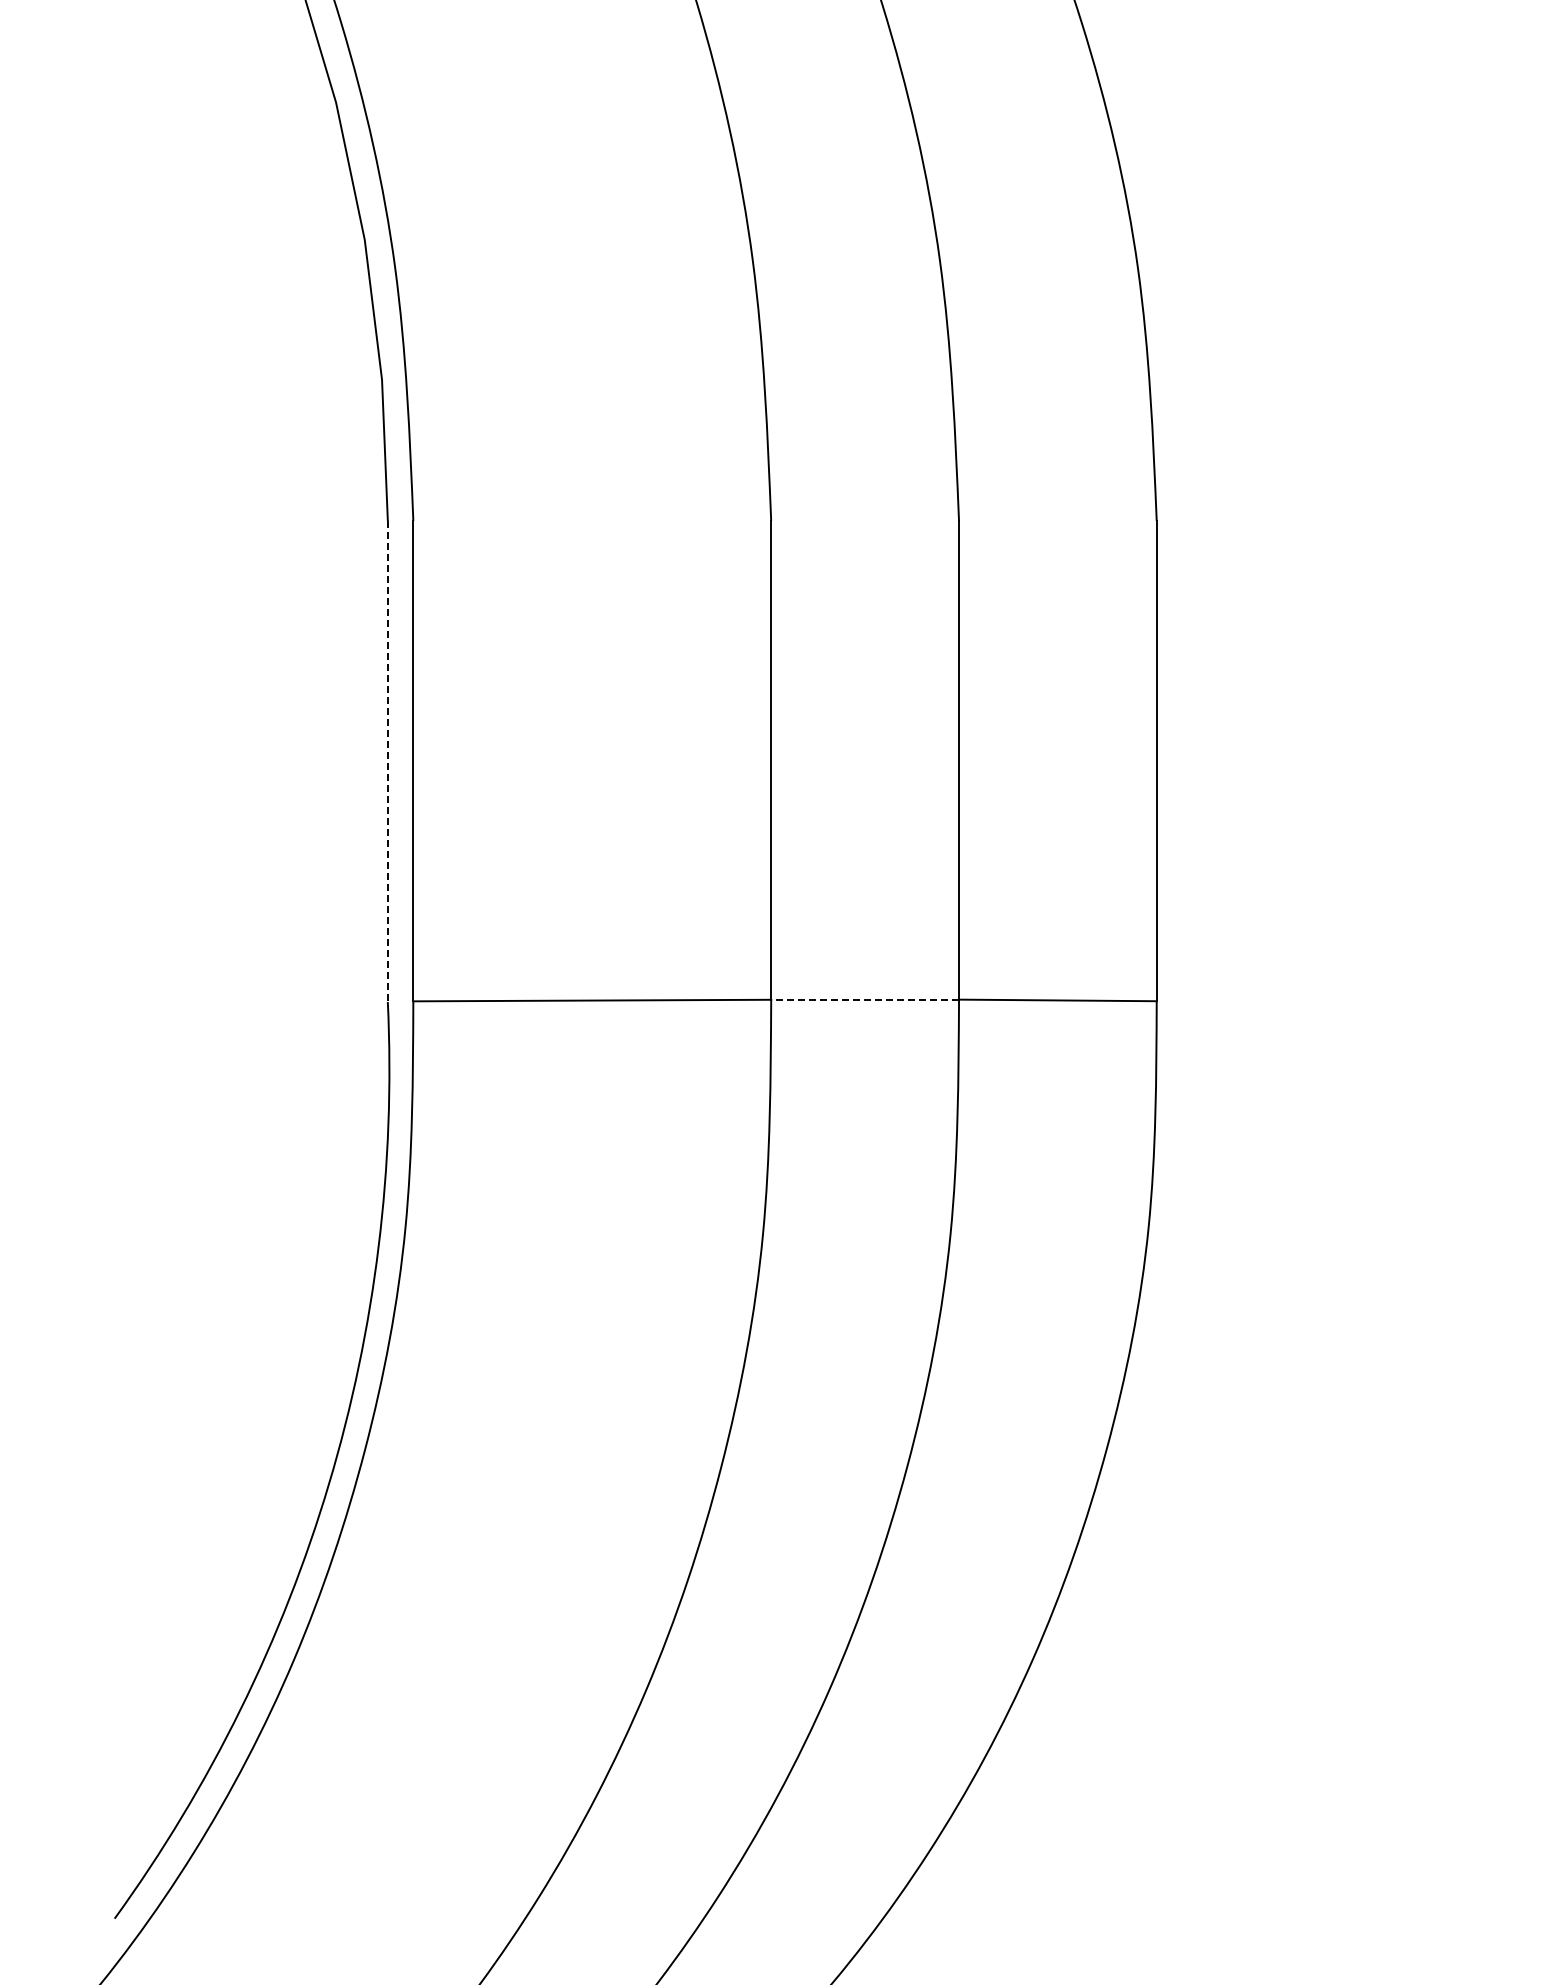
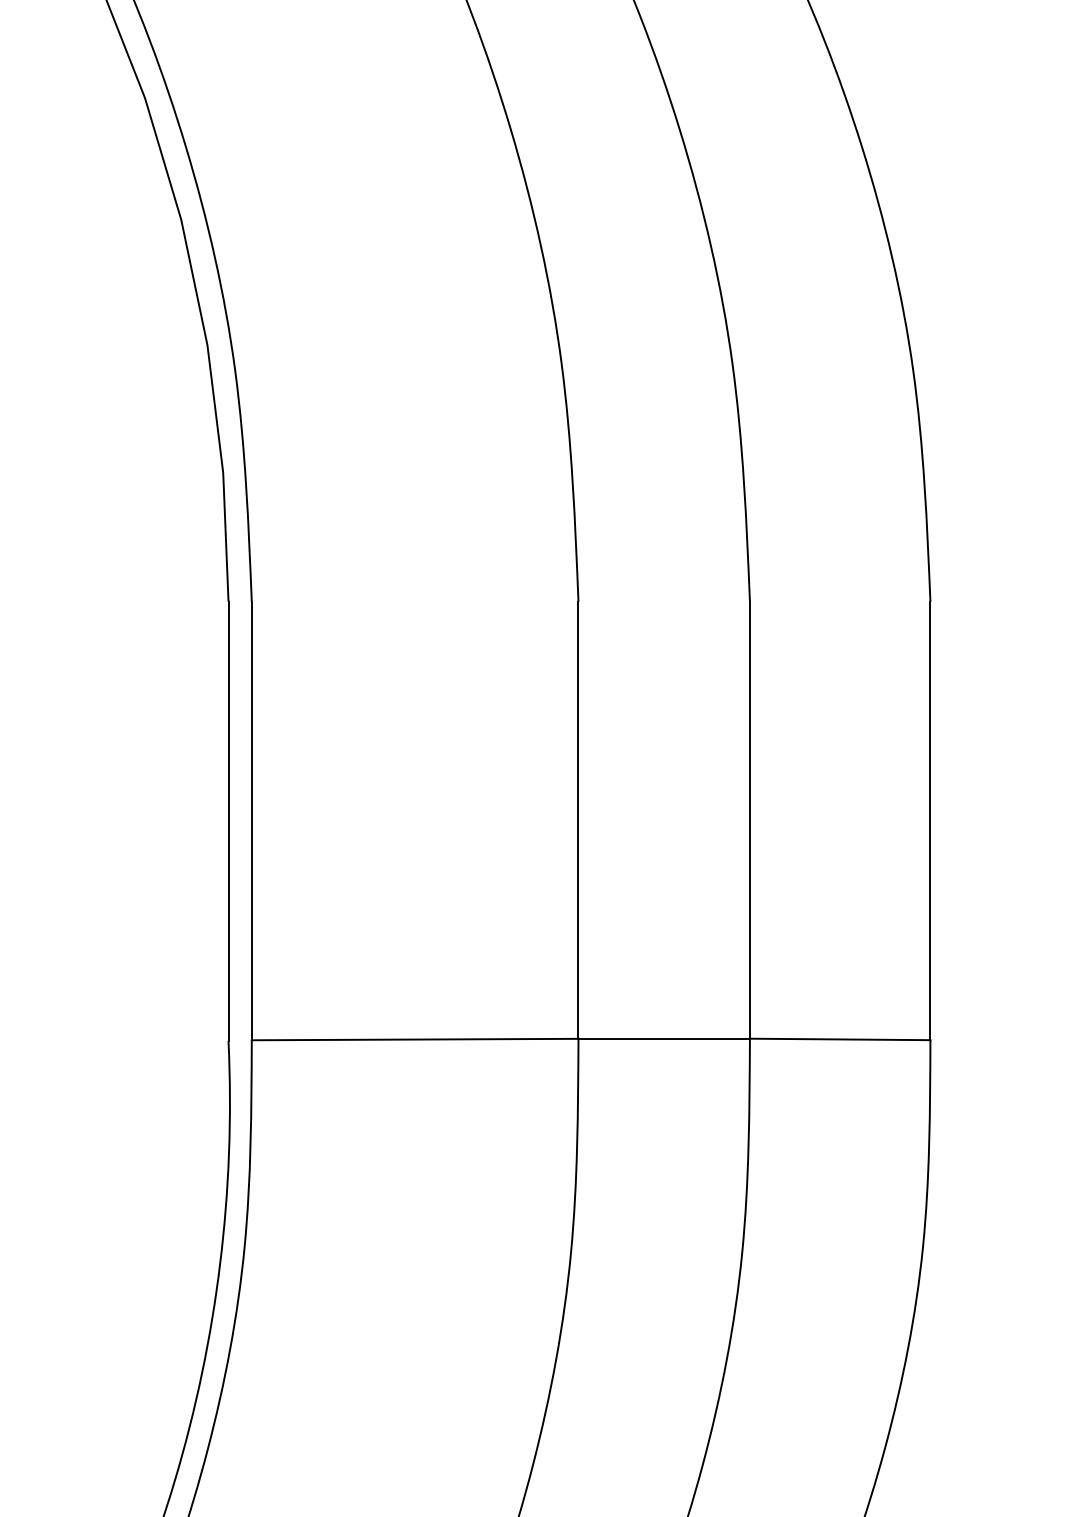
line: (387, 761) -> (228, 821), dashed -> solid
line: (865, 999) -> (664, 1038), dashed -> solid

